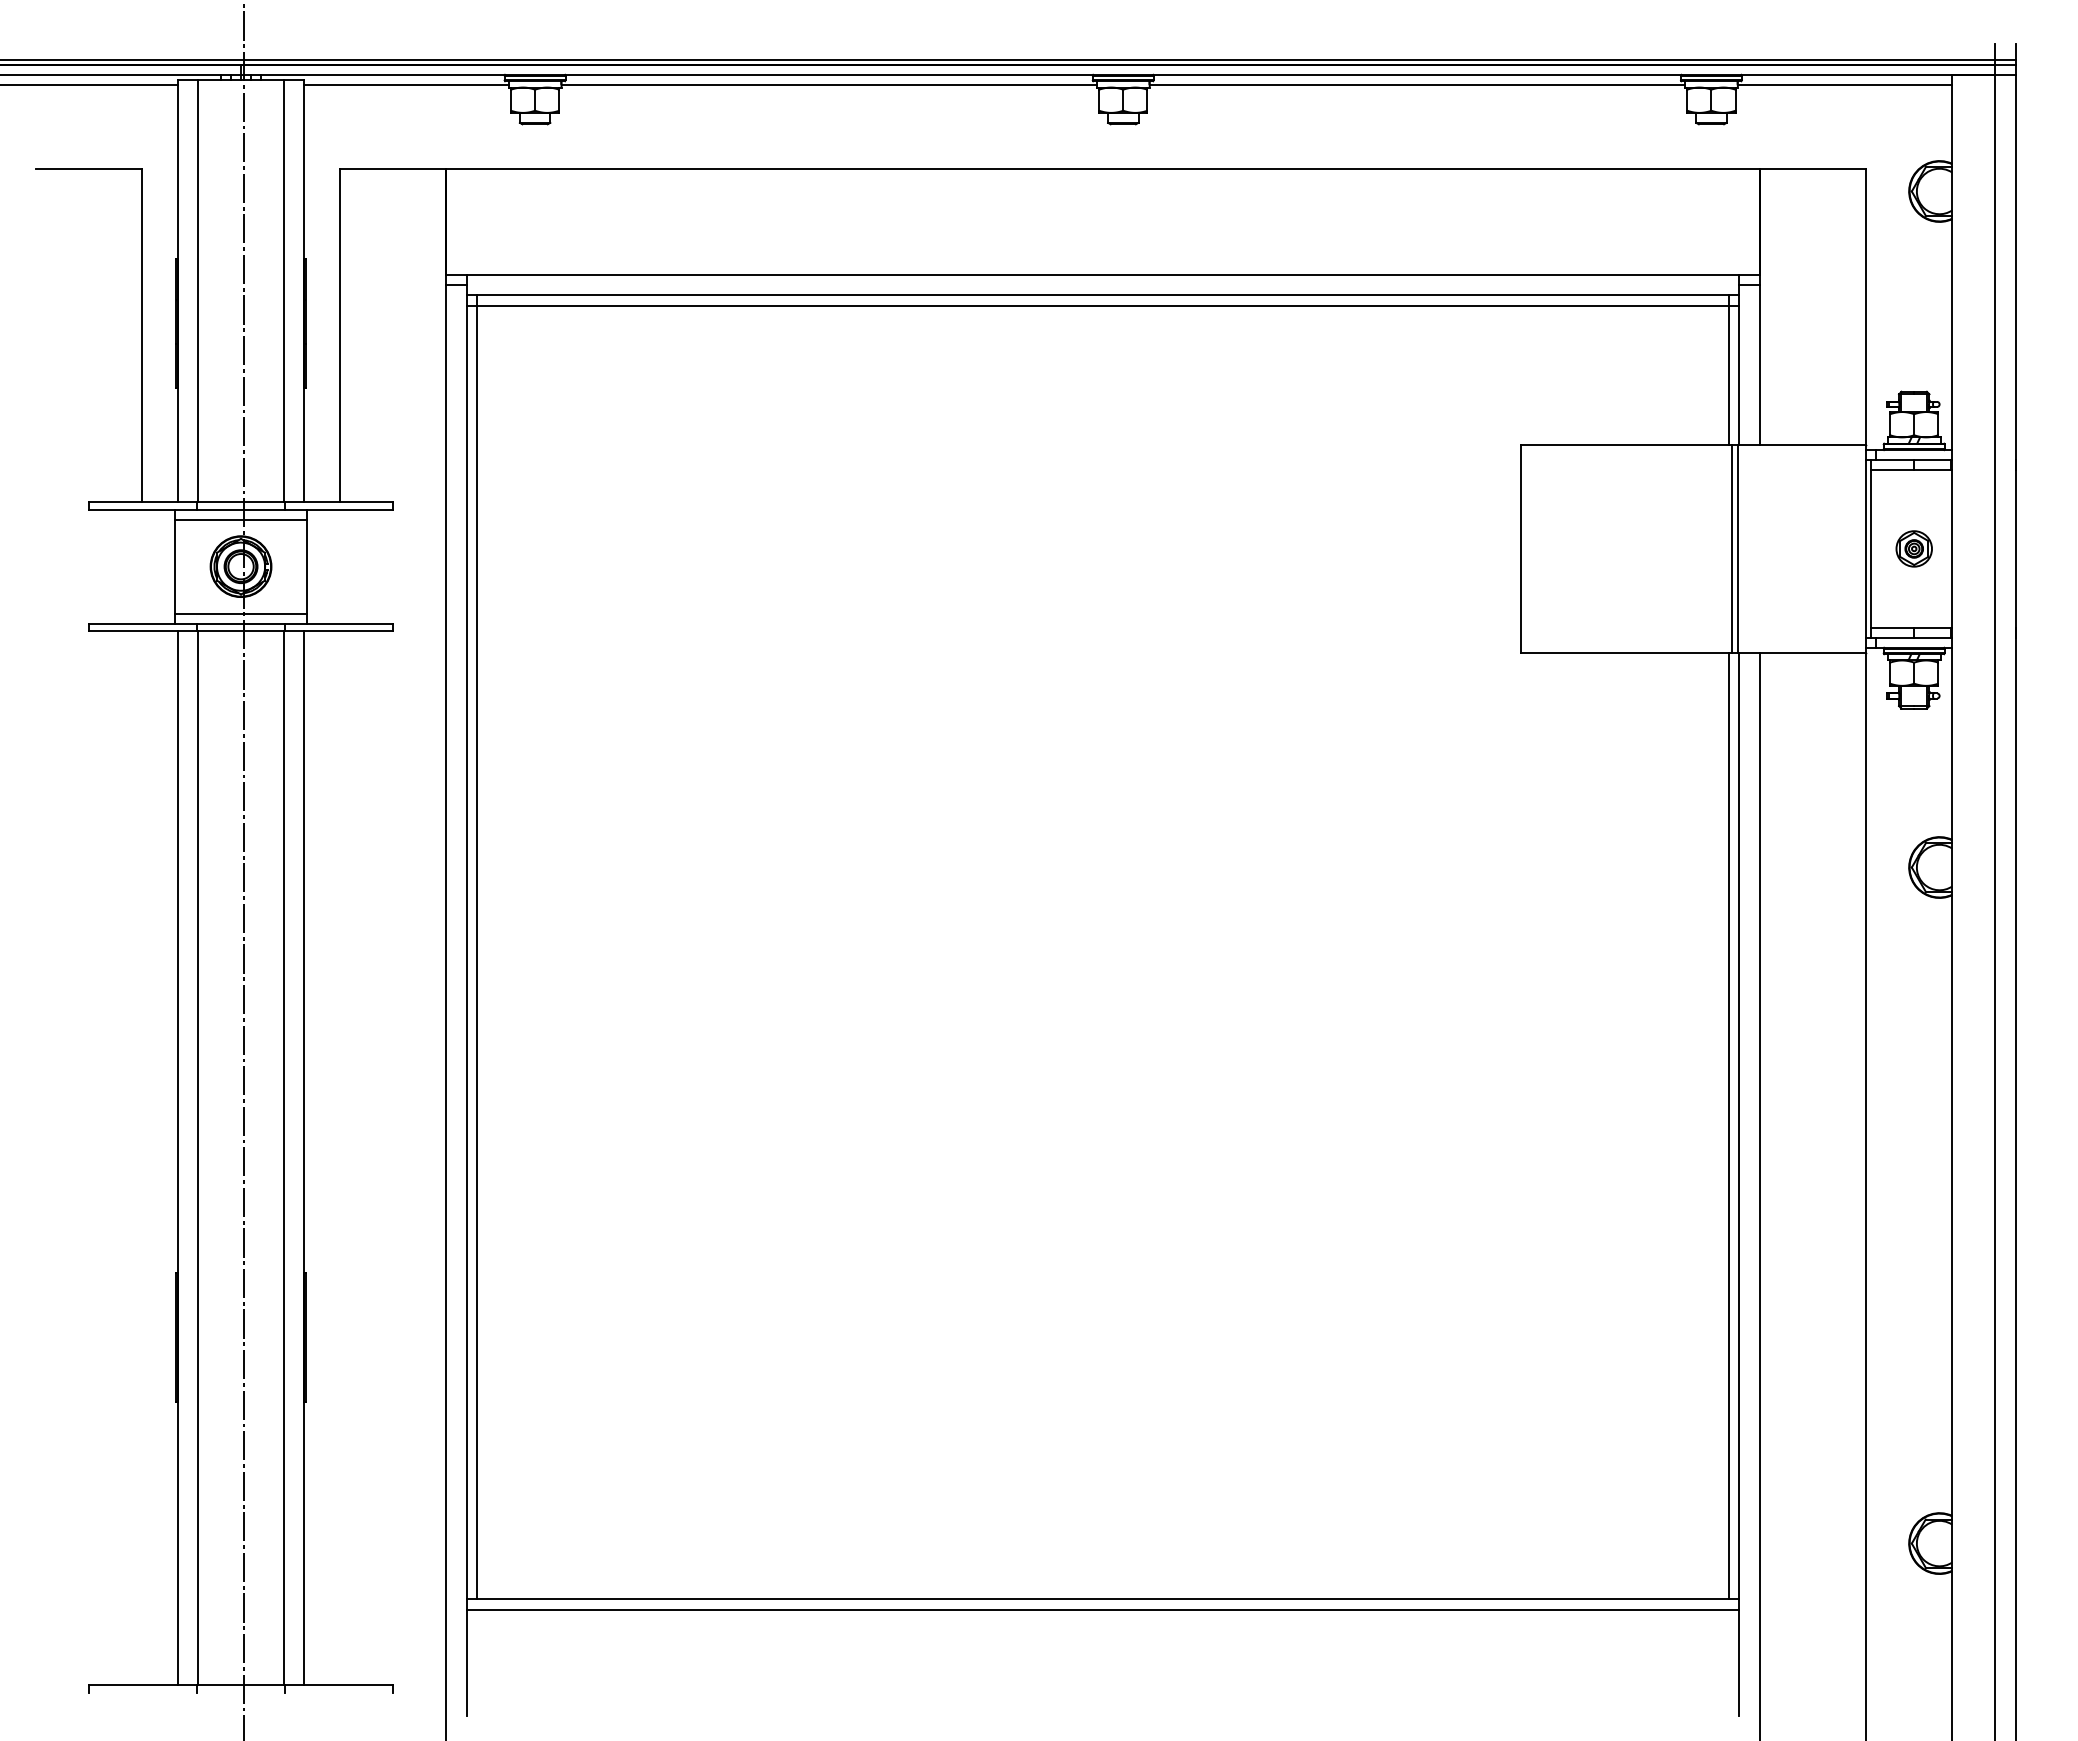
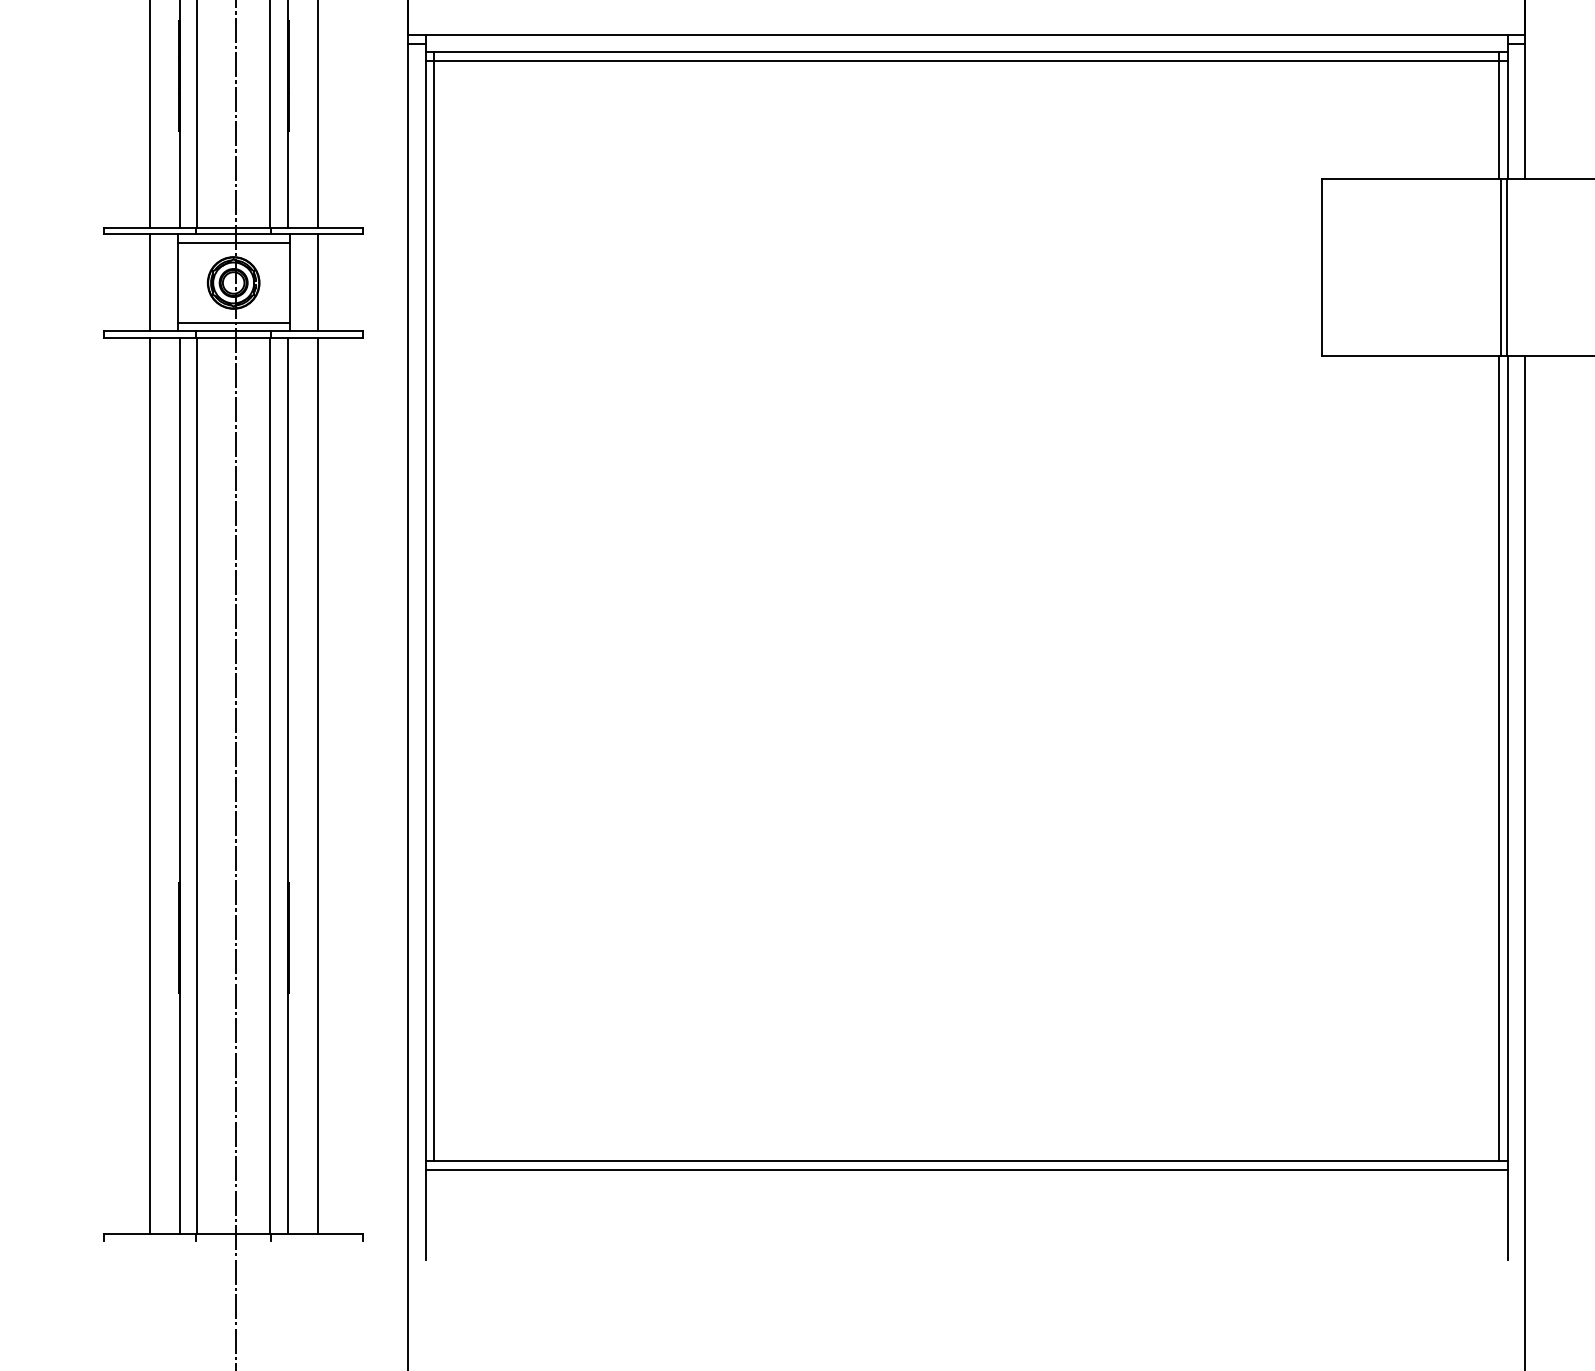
line: (142, 566) -> (149, 282), added
line: (339, 566) -> (317, 282), added
line: (142, 1158) -> (149, 786), added
line: (339, 1158) -> (317, 786), added

